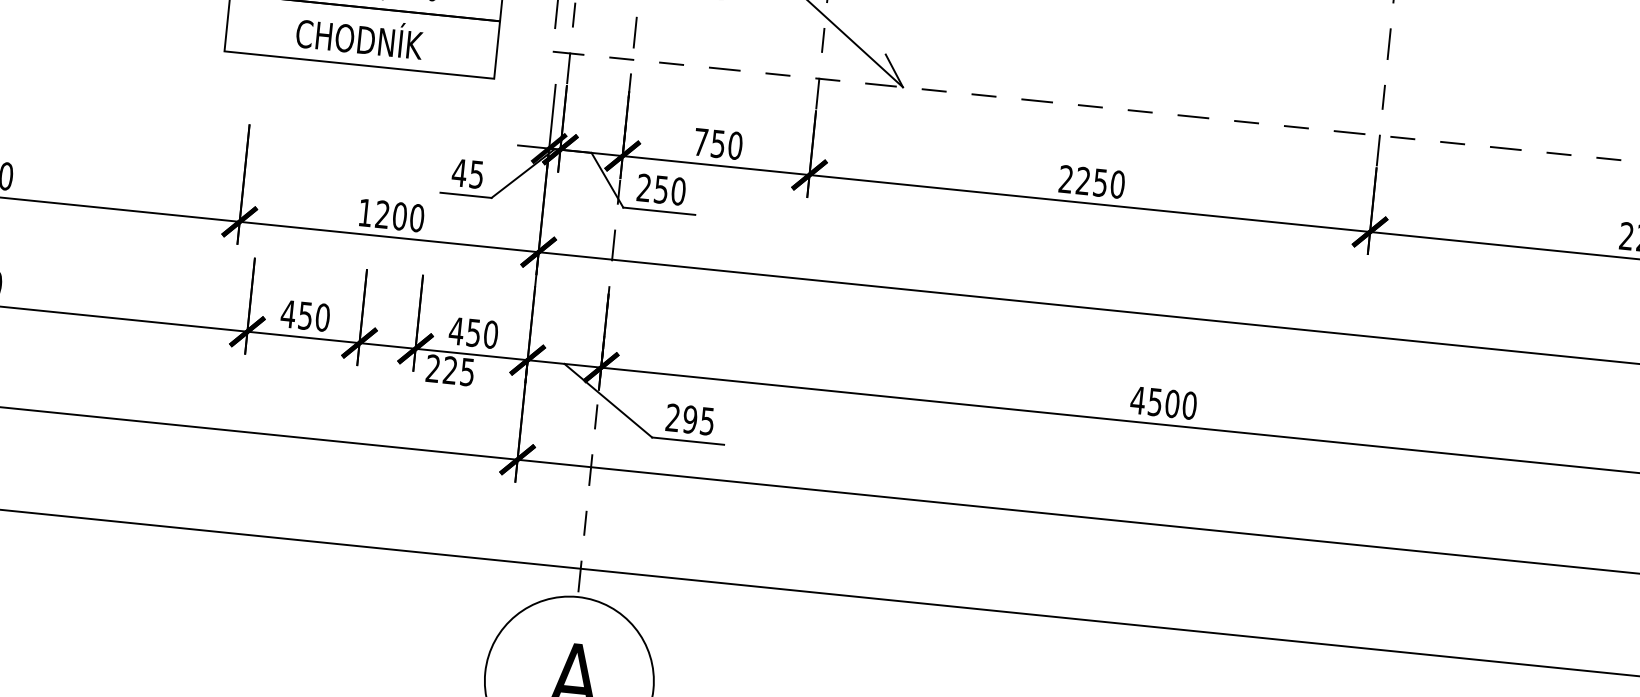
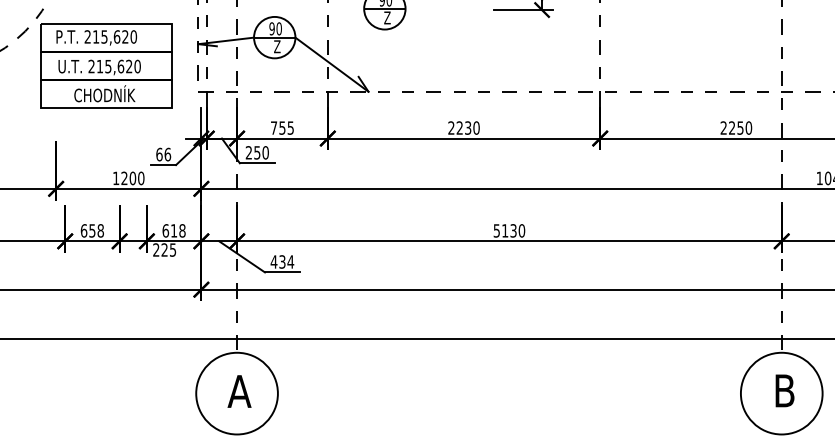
text: (734, 144) -> (290, 127), 750 -> 755
text: (467, 173) -> (163, 154), 45 -> 66
text: (1101, 181) -> (468, 127), 2250 -> 2230
text: (305, 315) -> (92, 230), 450 -> 658
text: (472, 332) -> (173, 230), 450 -> 618
text: (1153, 401) -> (504, 230), 4500 -> 5130
text: (690, 418) -> (282, 261), 295 -> 434

